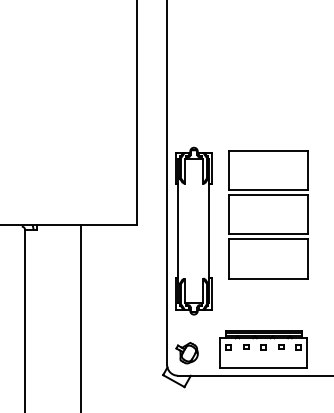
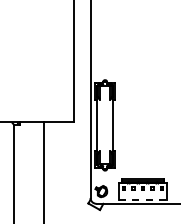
part: (268, 214) -> (145, 116), removed
line: (264, 367) -> (143, 199), solid -> dashed

